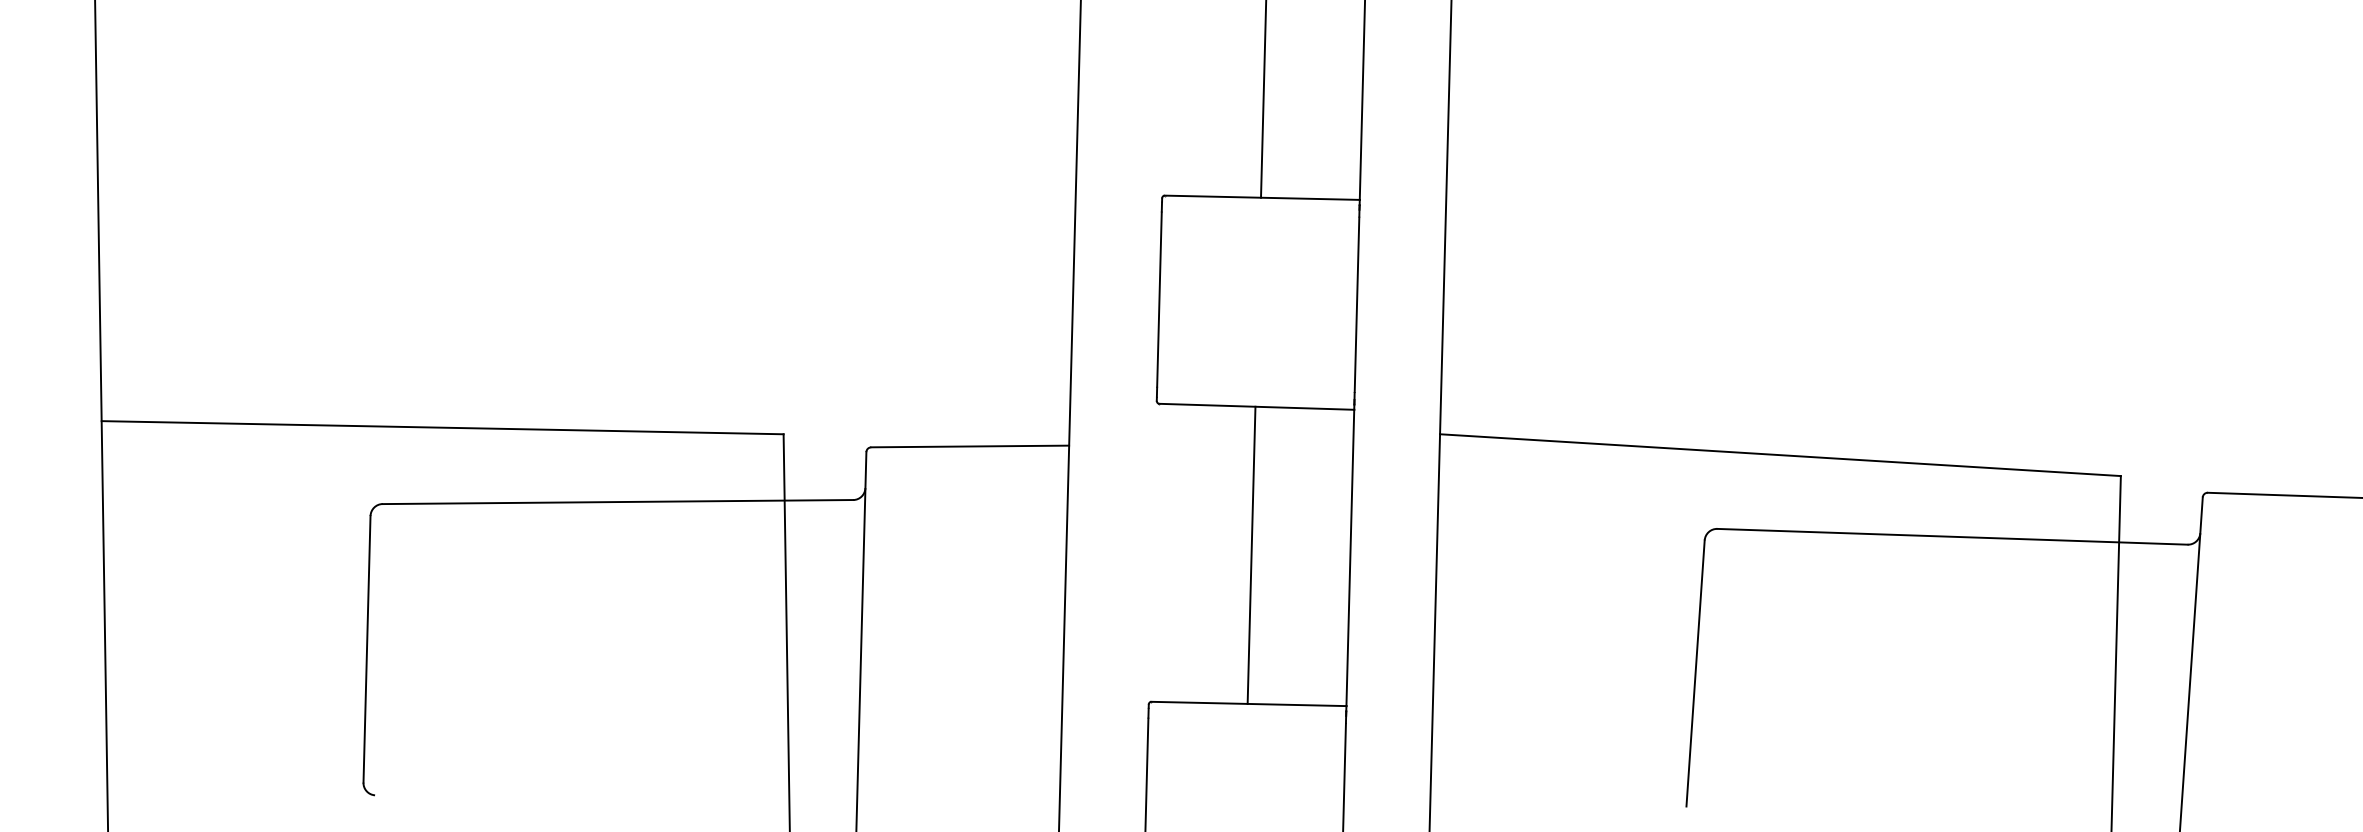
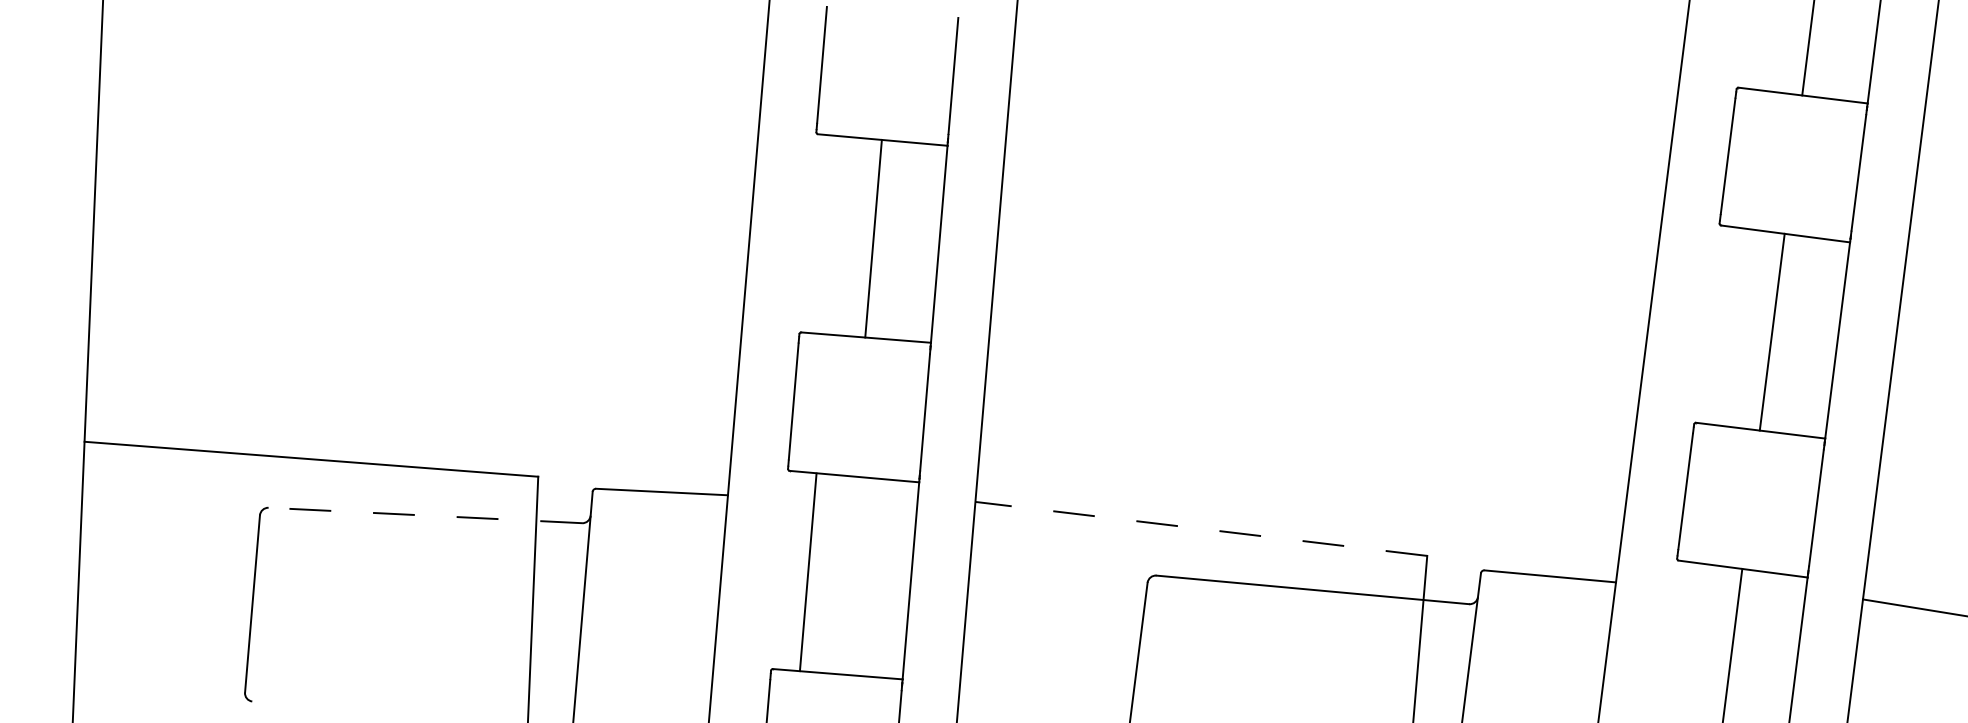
line: (1780, 454) -> (1201, 528), solid -> dashed
line: (618, 502) -> (425, 515), solid -> dashed
line: (1250, 555) -> (807, 572), moved

